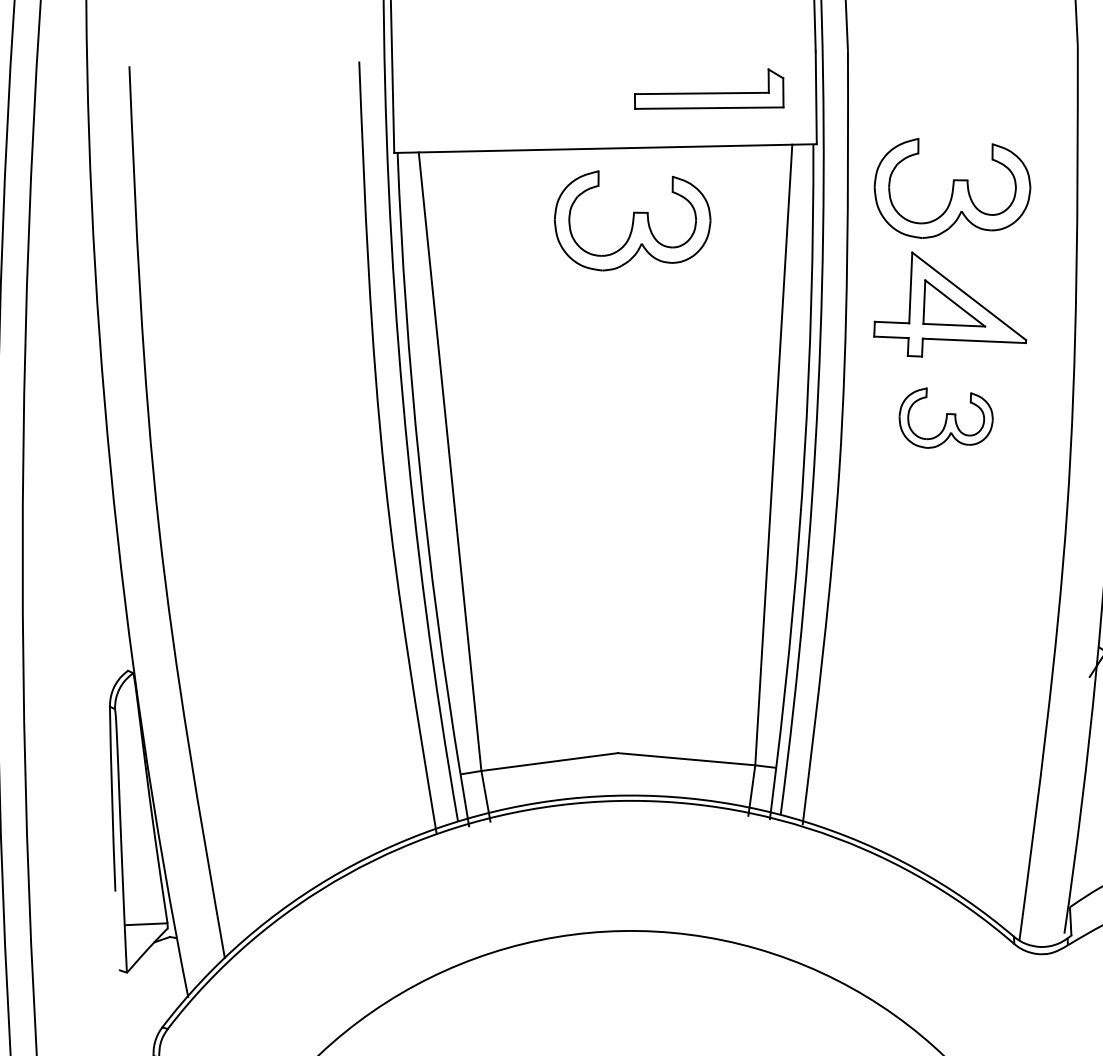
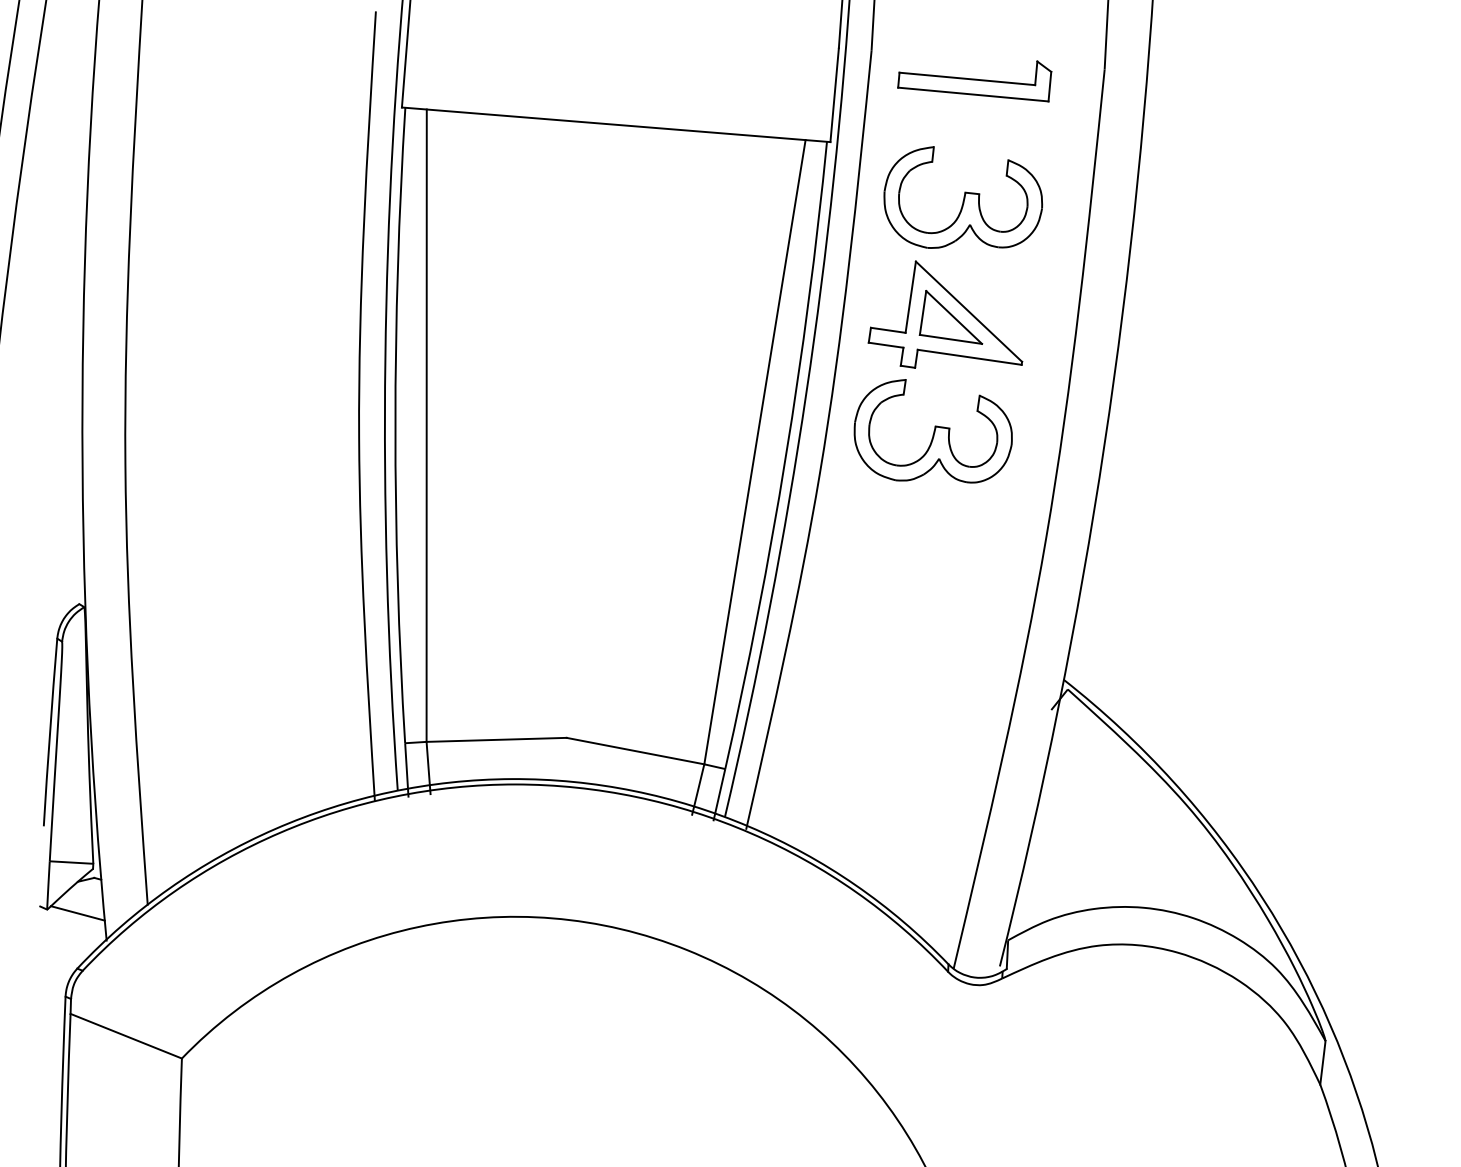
part: (709, 95) -> (974, 81), moved
part: (632, 217) -> (636, 197), removed
part: (945, 417) -> (932, 431), size x1.67
line: (157, 973) -> (77, 913), added

